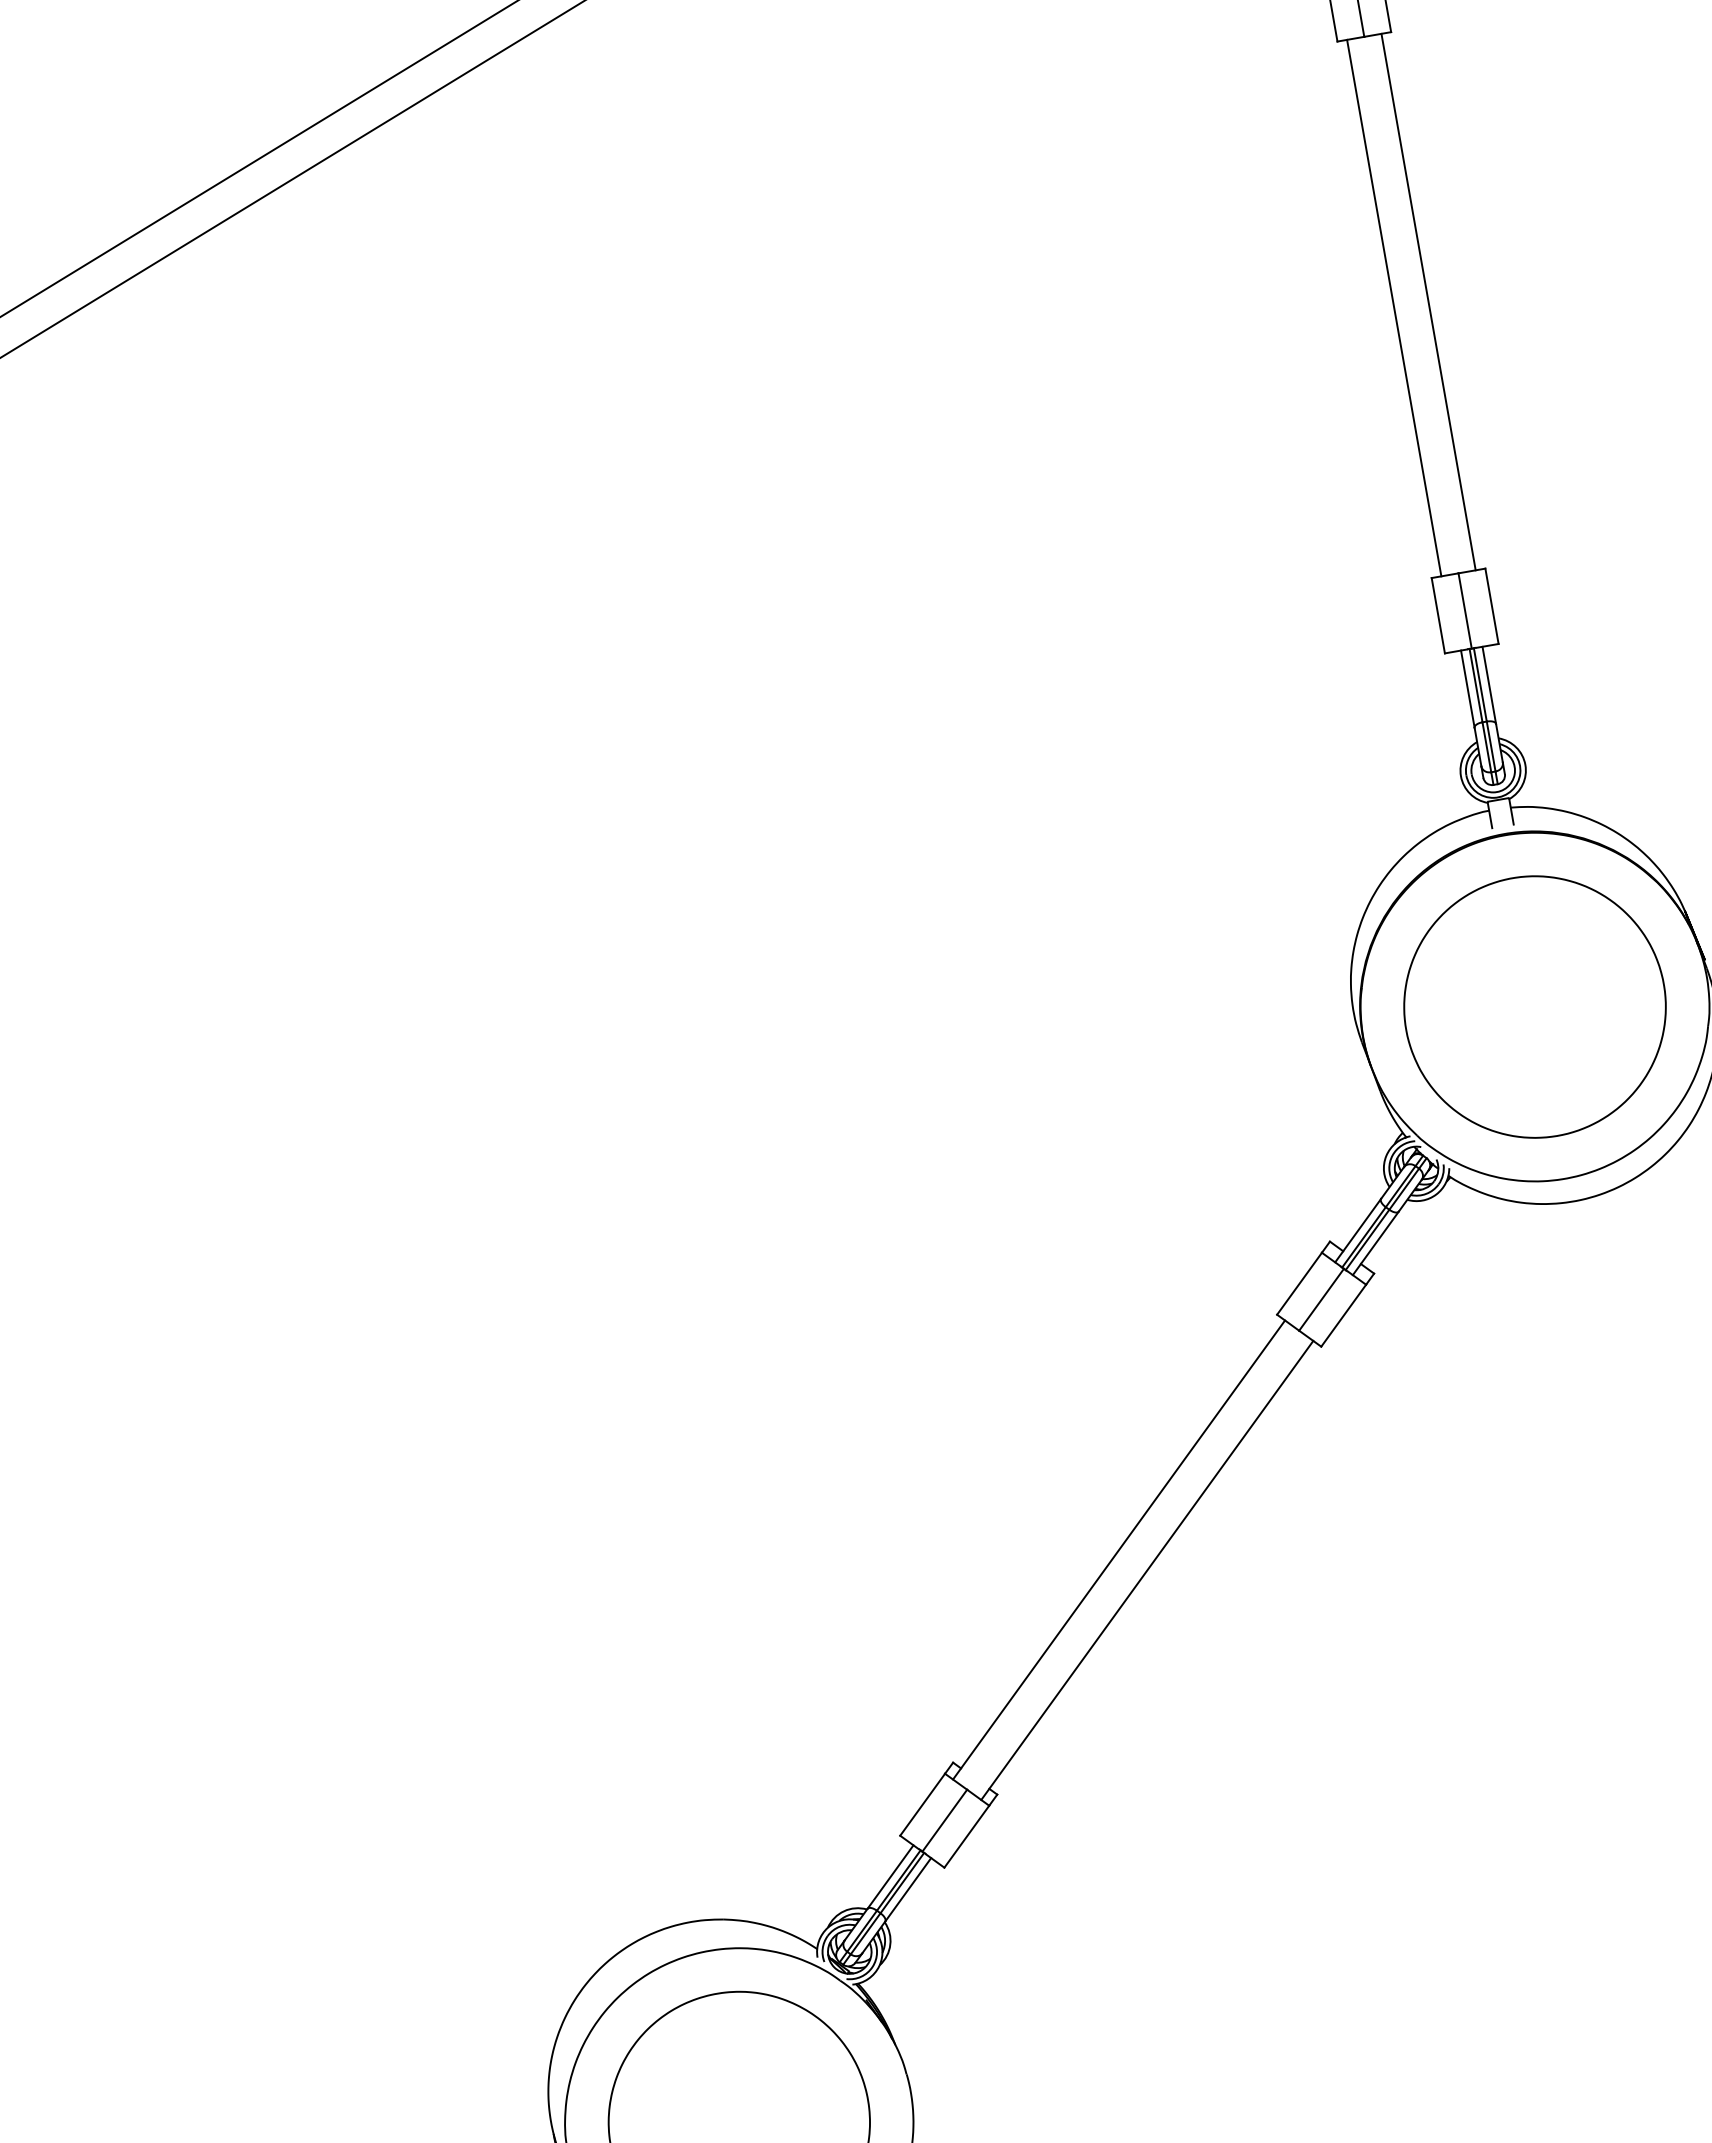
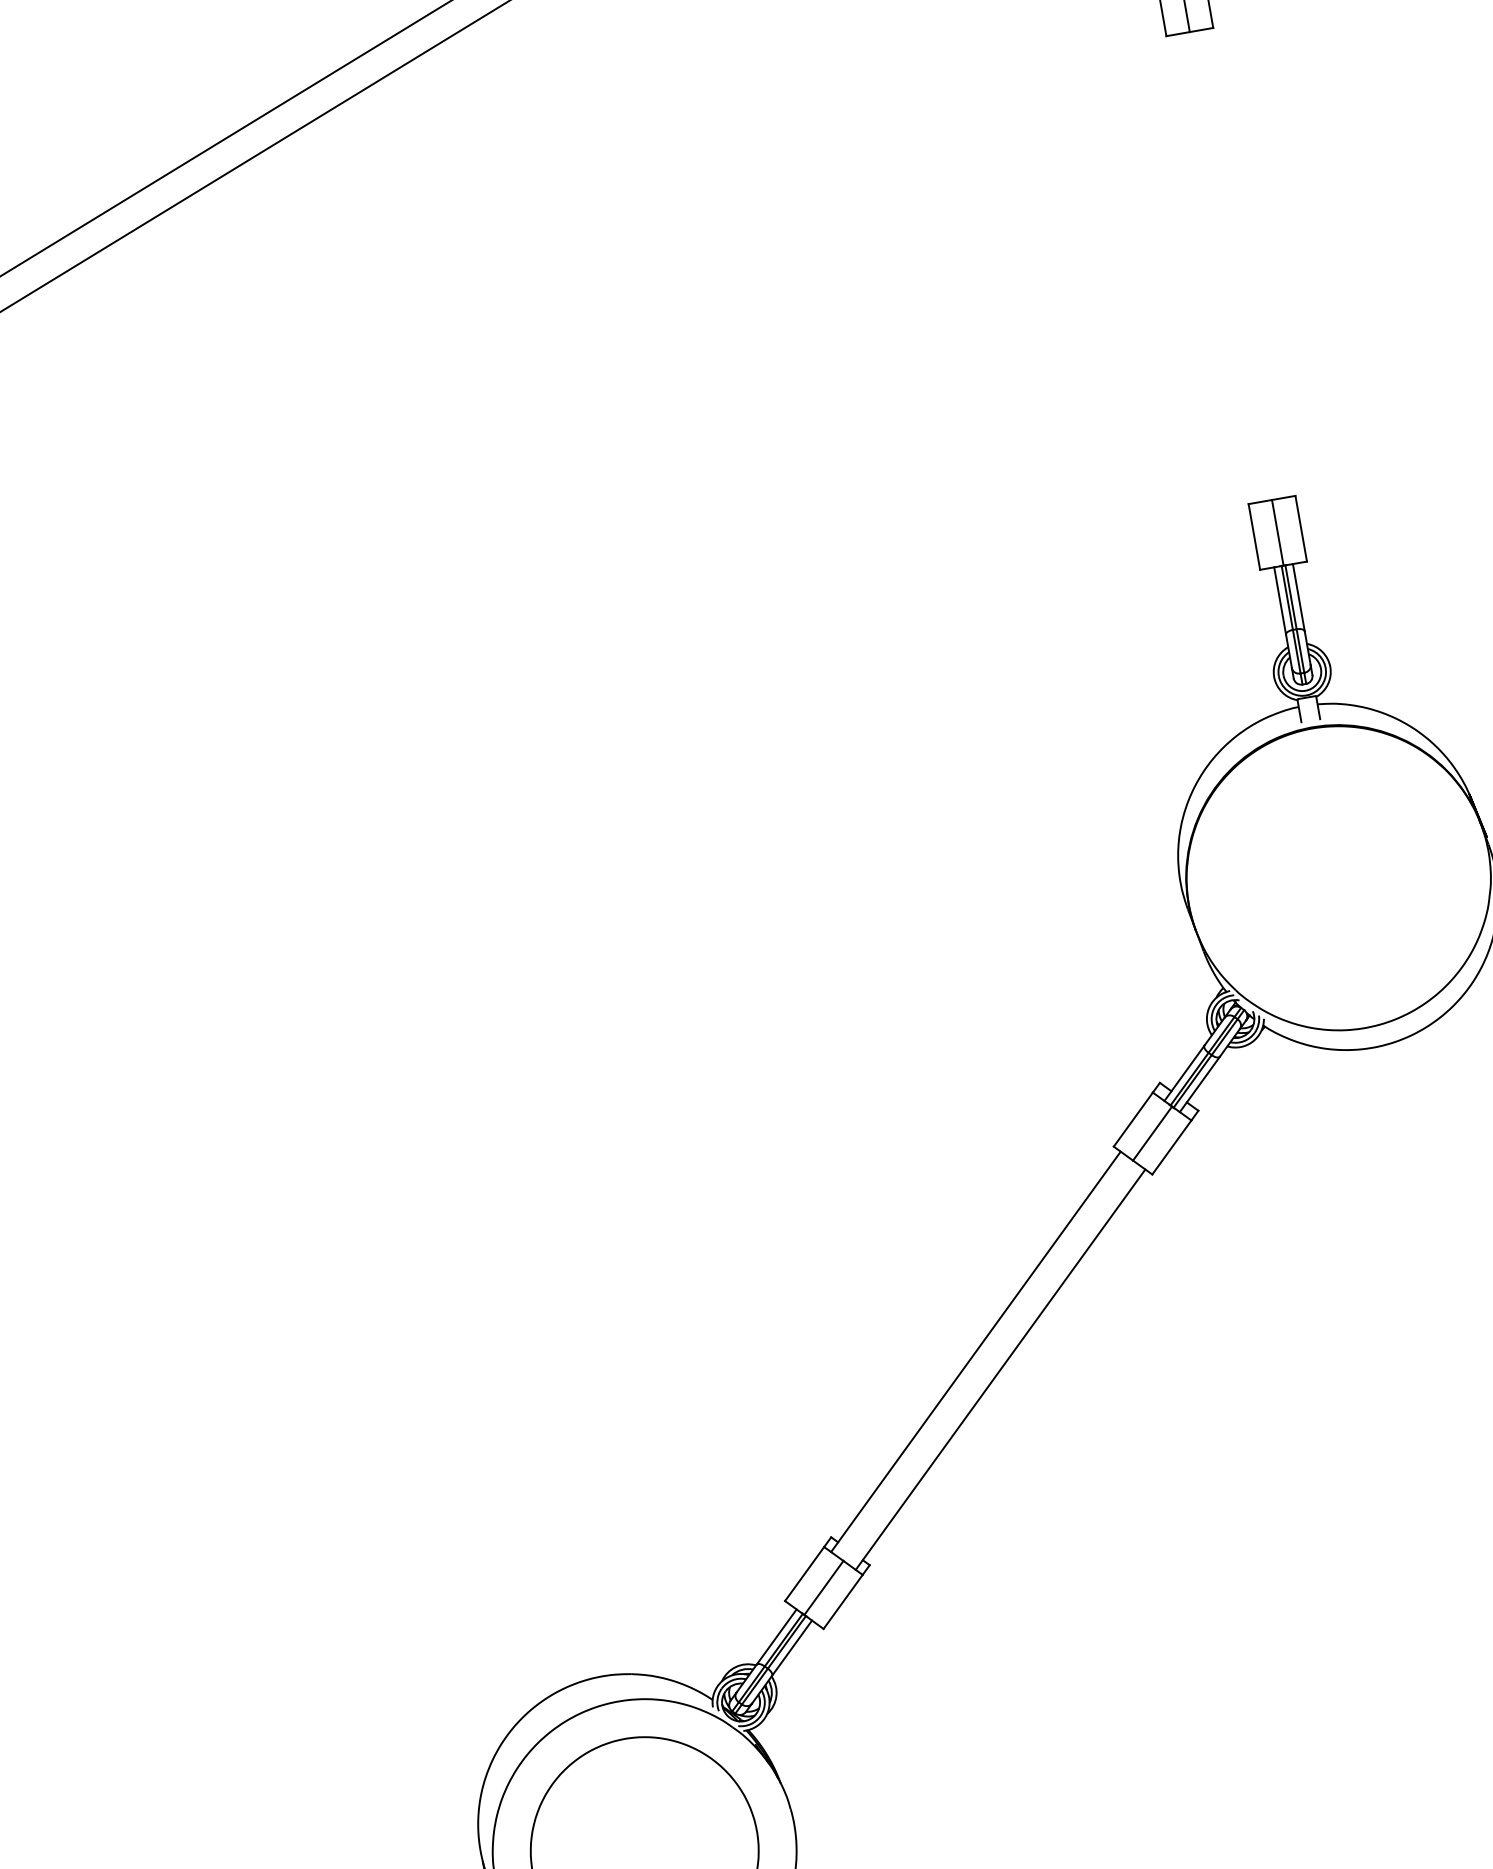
line: (1428, 301) -> (1245, 262), removed
line: (1394, 307) -> (1216, 268), removed
part: (1534, 1006) -> (1338, 877), removed

